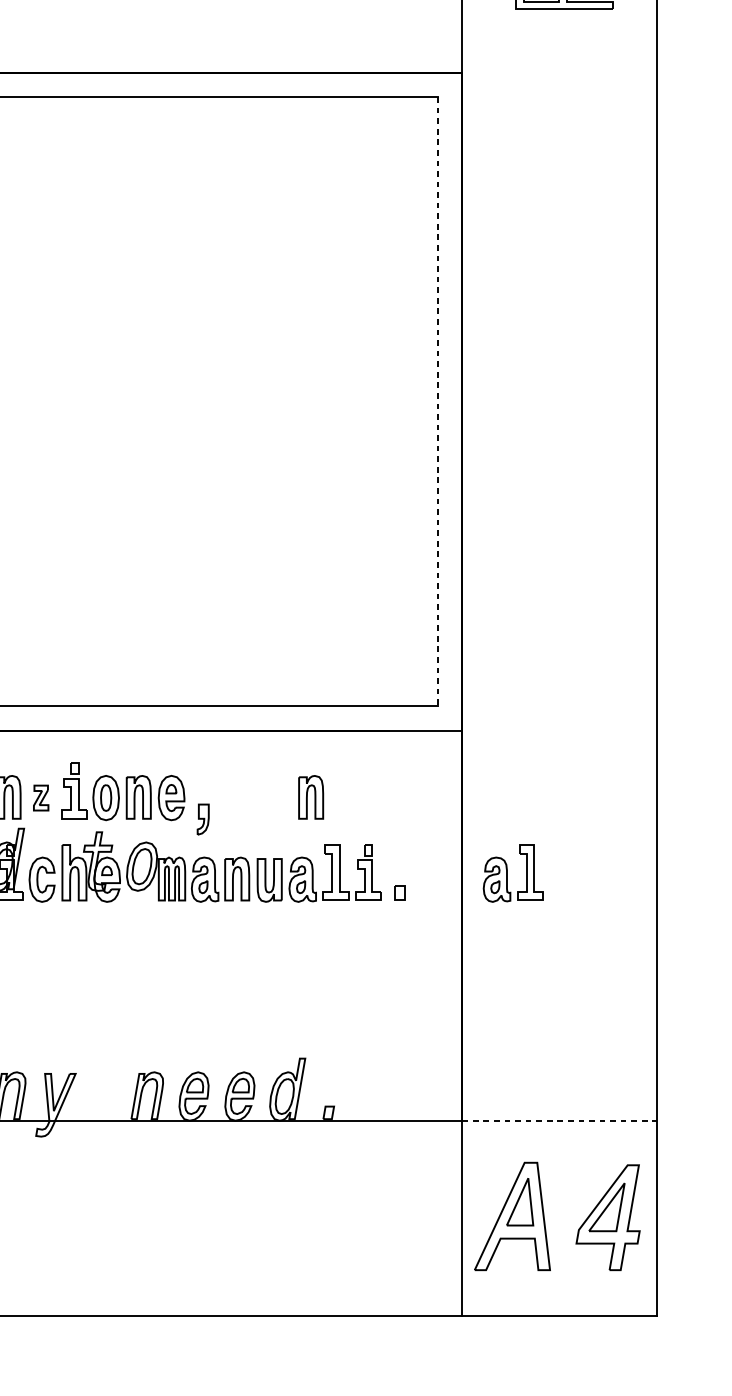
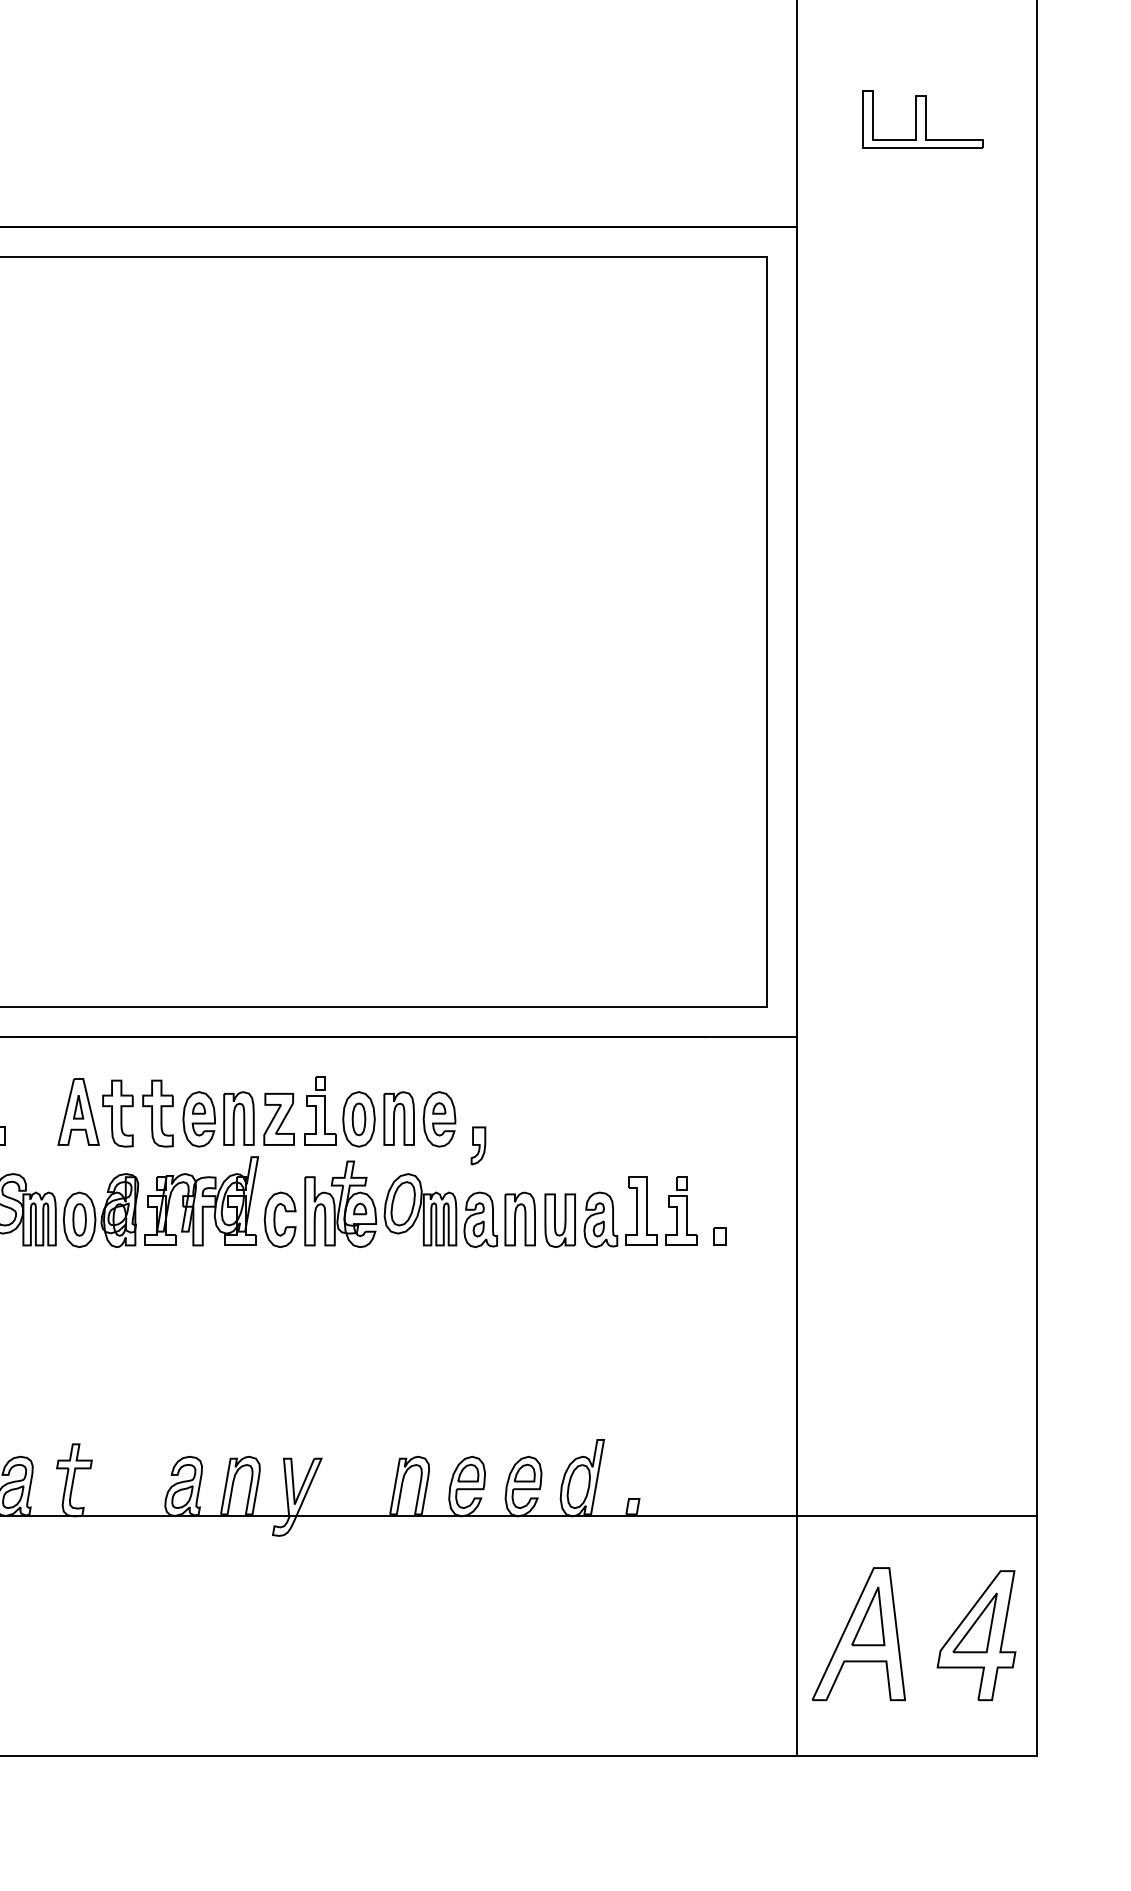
line: (438, 401) -> (767, 631), dashed -> solid
part: (310, 797) -> (610, 1118), removed
part: (40, 798) -> (278, 1119), size x1.67
part: (507, 873) -> (852, 1212), removed
line: (560, 1120) -> (917, 1516), dashed -> solid

